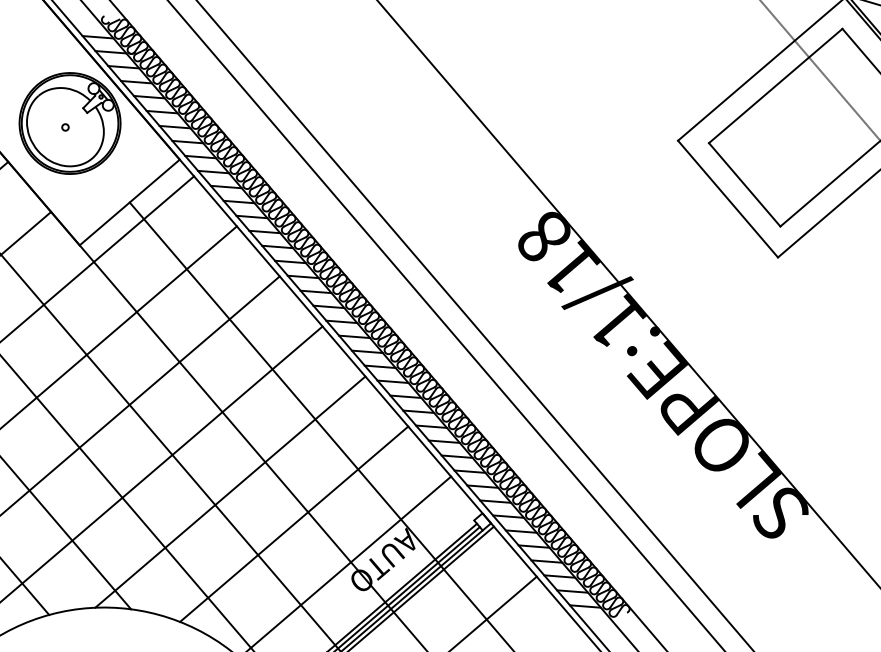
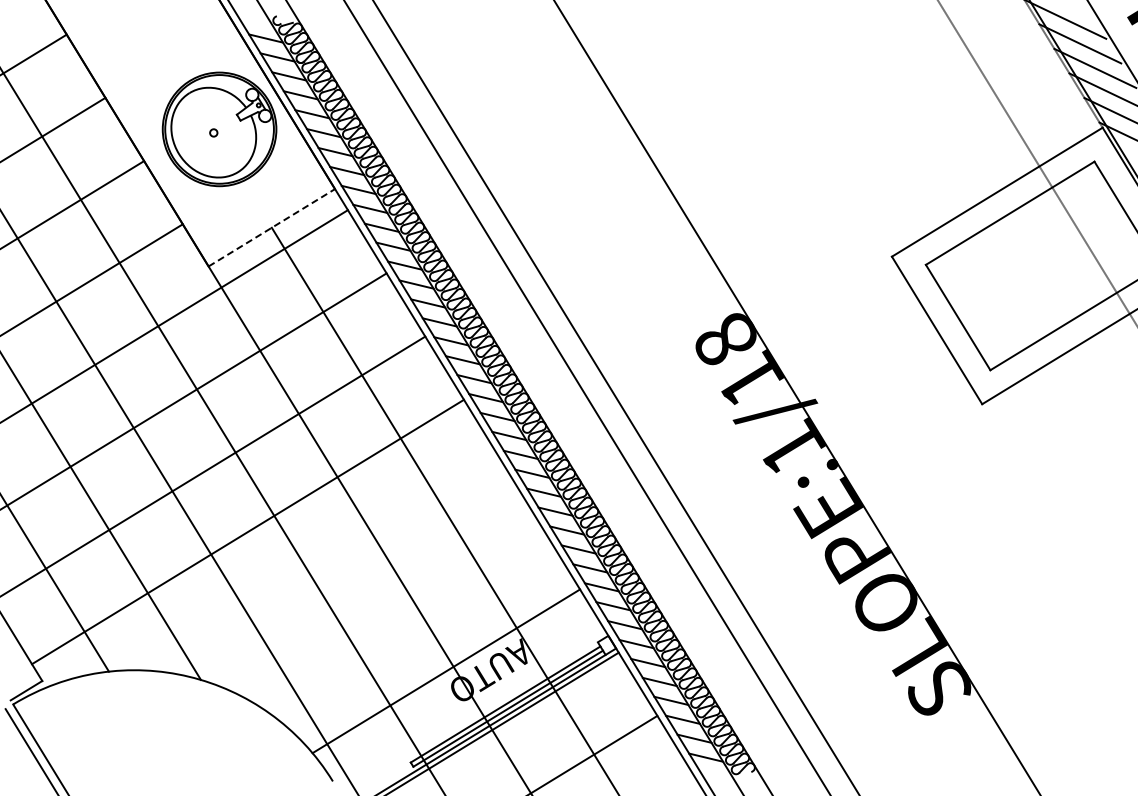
line: (130, 202) -> (272, 227), solid -> dashed
line: (229, 492) -> (331, 567), removed
line: (294, 524) -> (397, 614), removed

